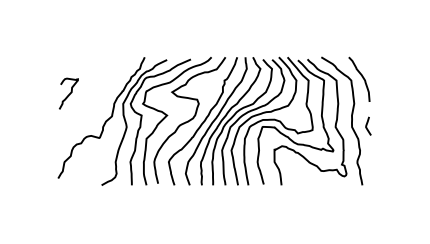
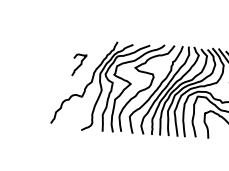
curve: (69, 93) -> (79, 65), moved

